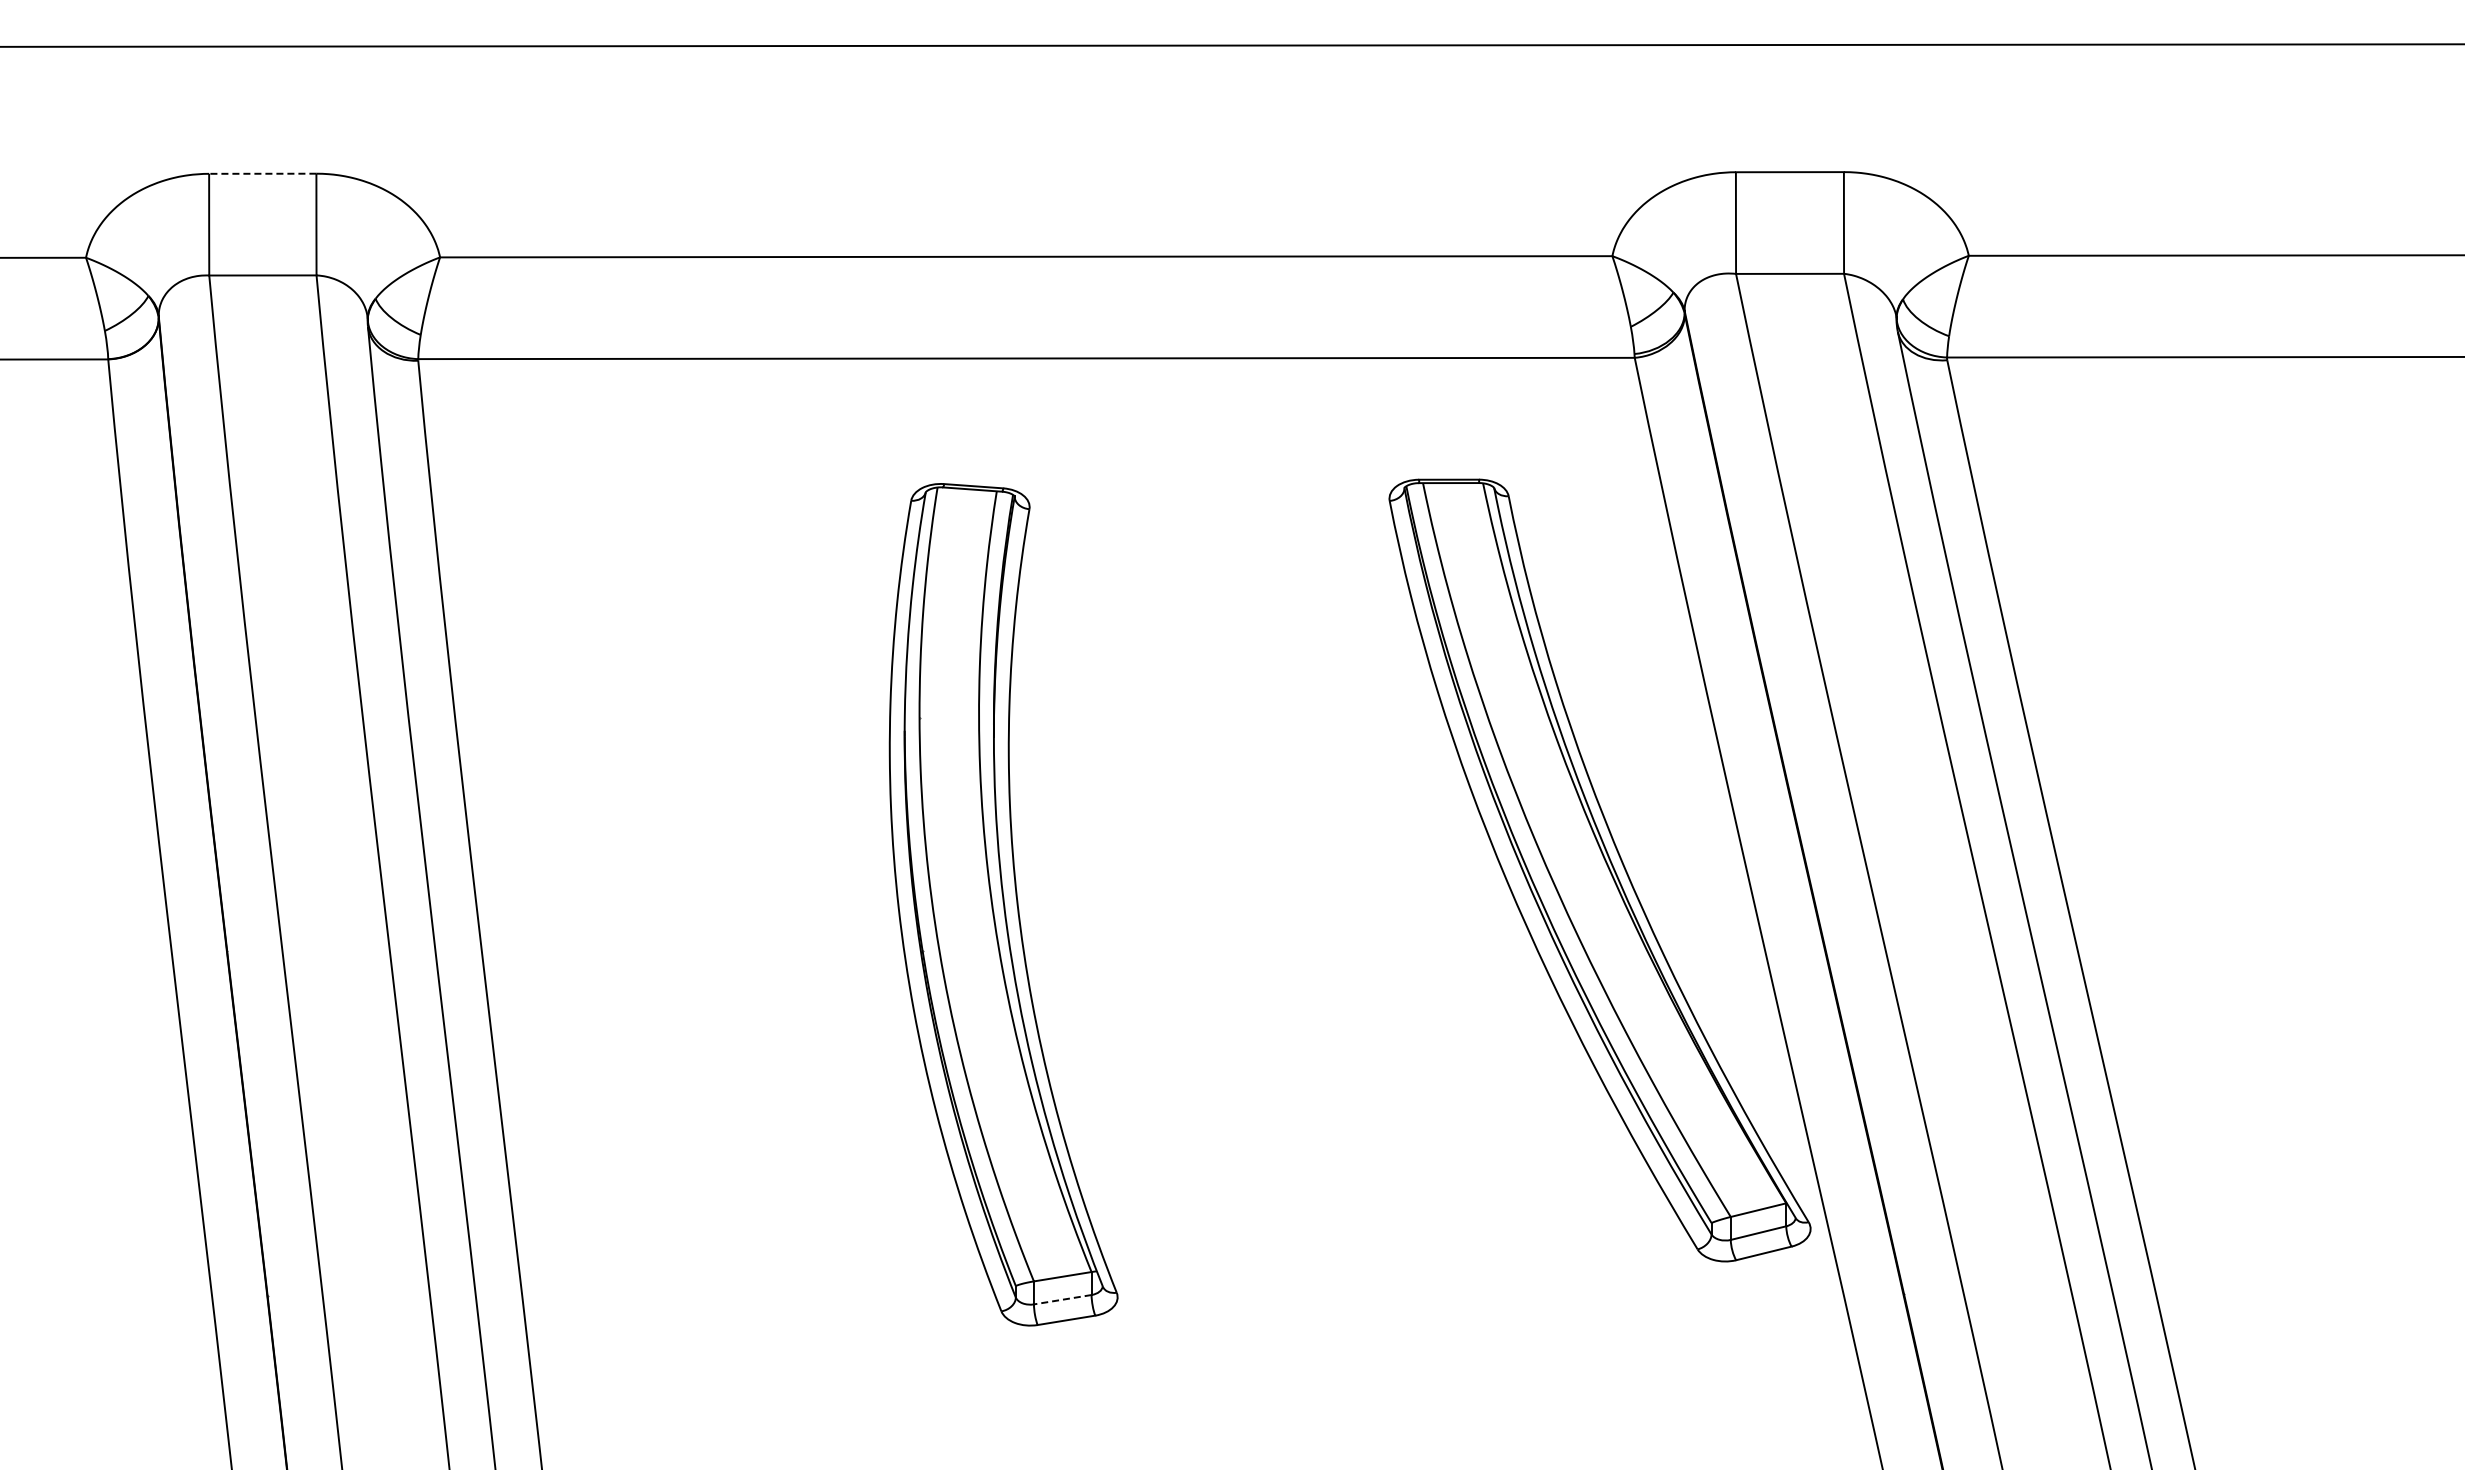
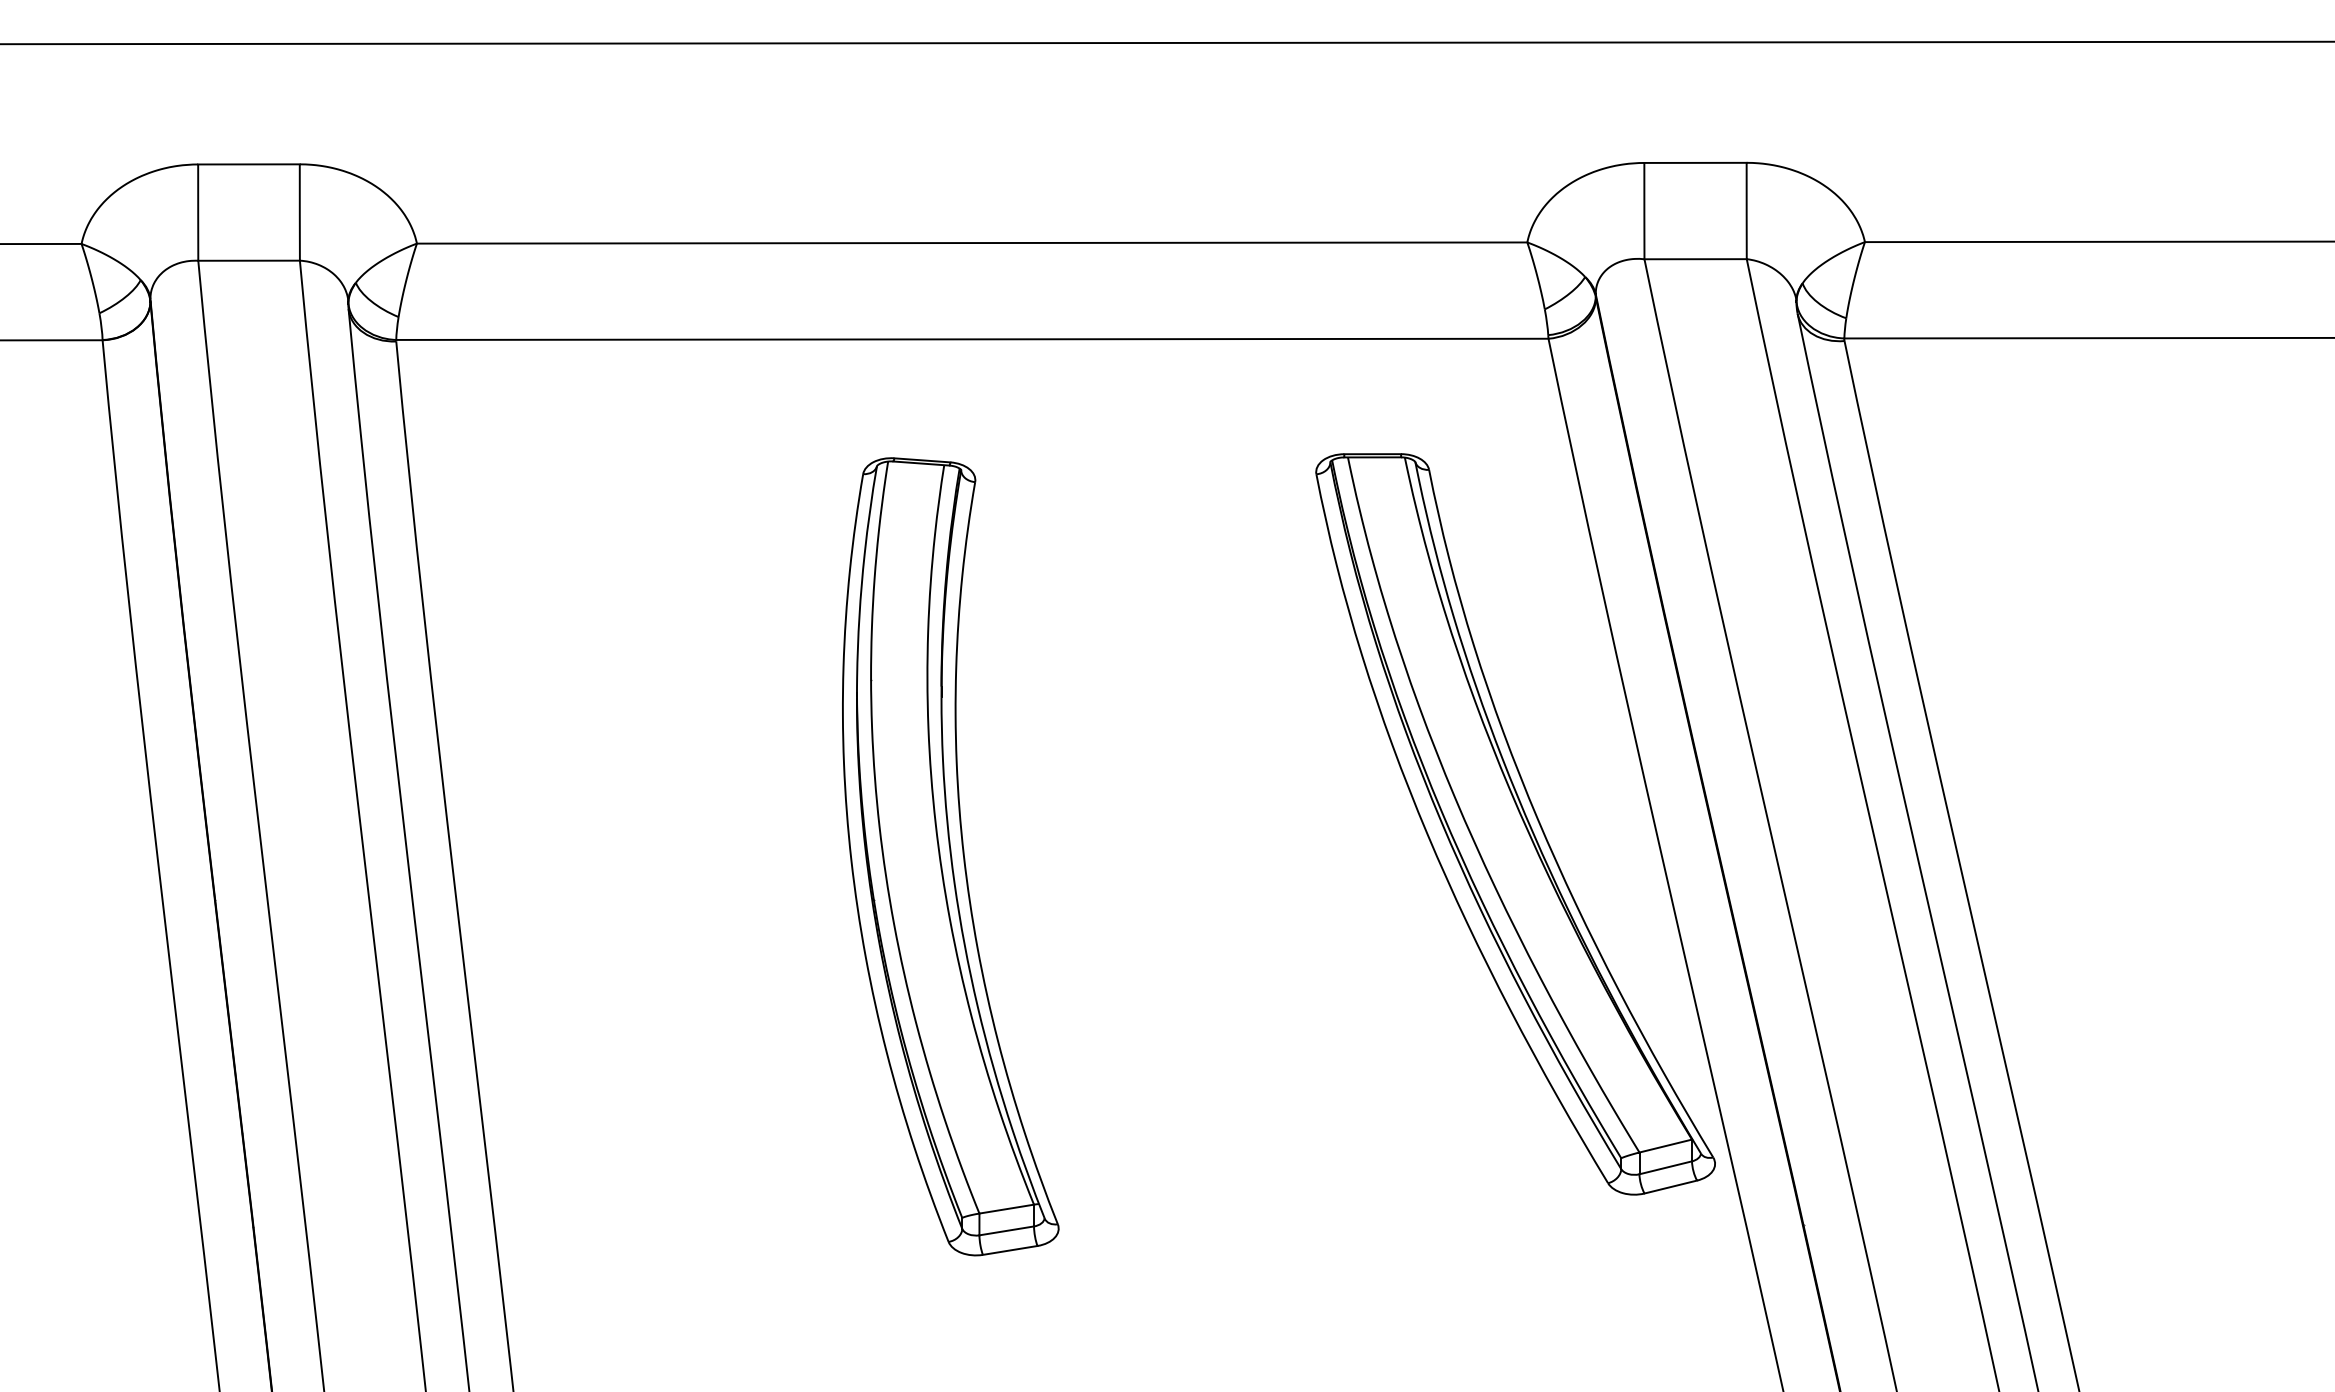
line: (262, 173) -> (248, 164), dashed -> solid
line: (1062, 1299) -> (1006, 1230), dashed -> solid

